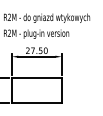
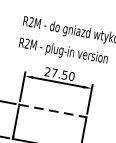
line: (36, 77) -> (52, 110), solid -> dashed

